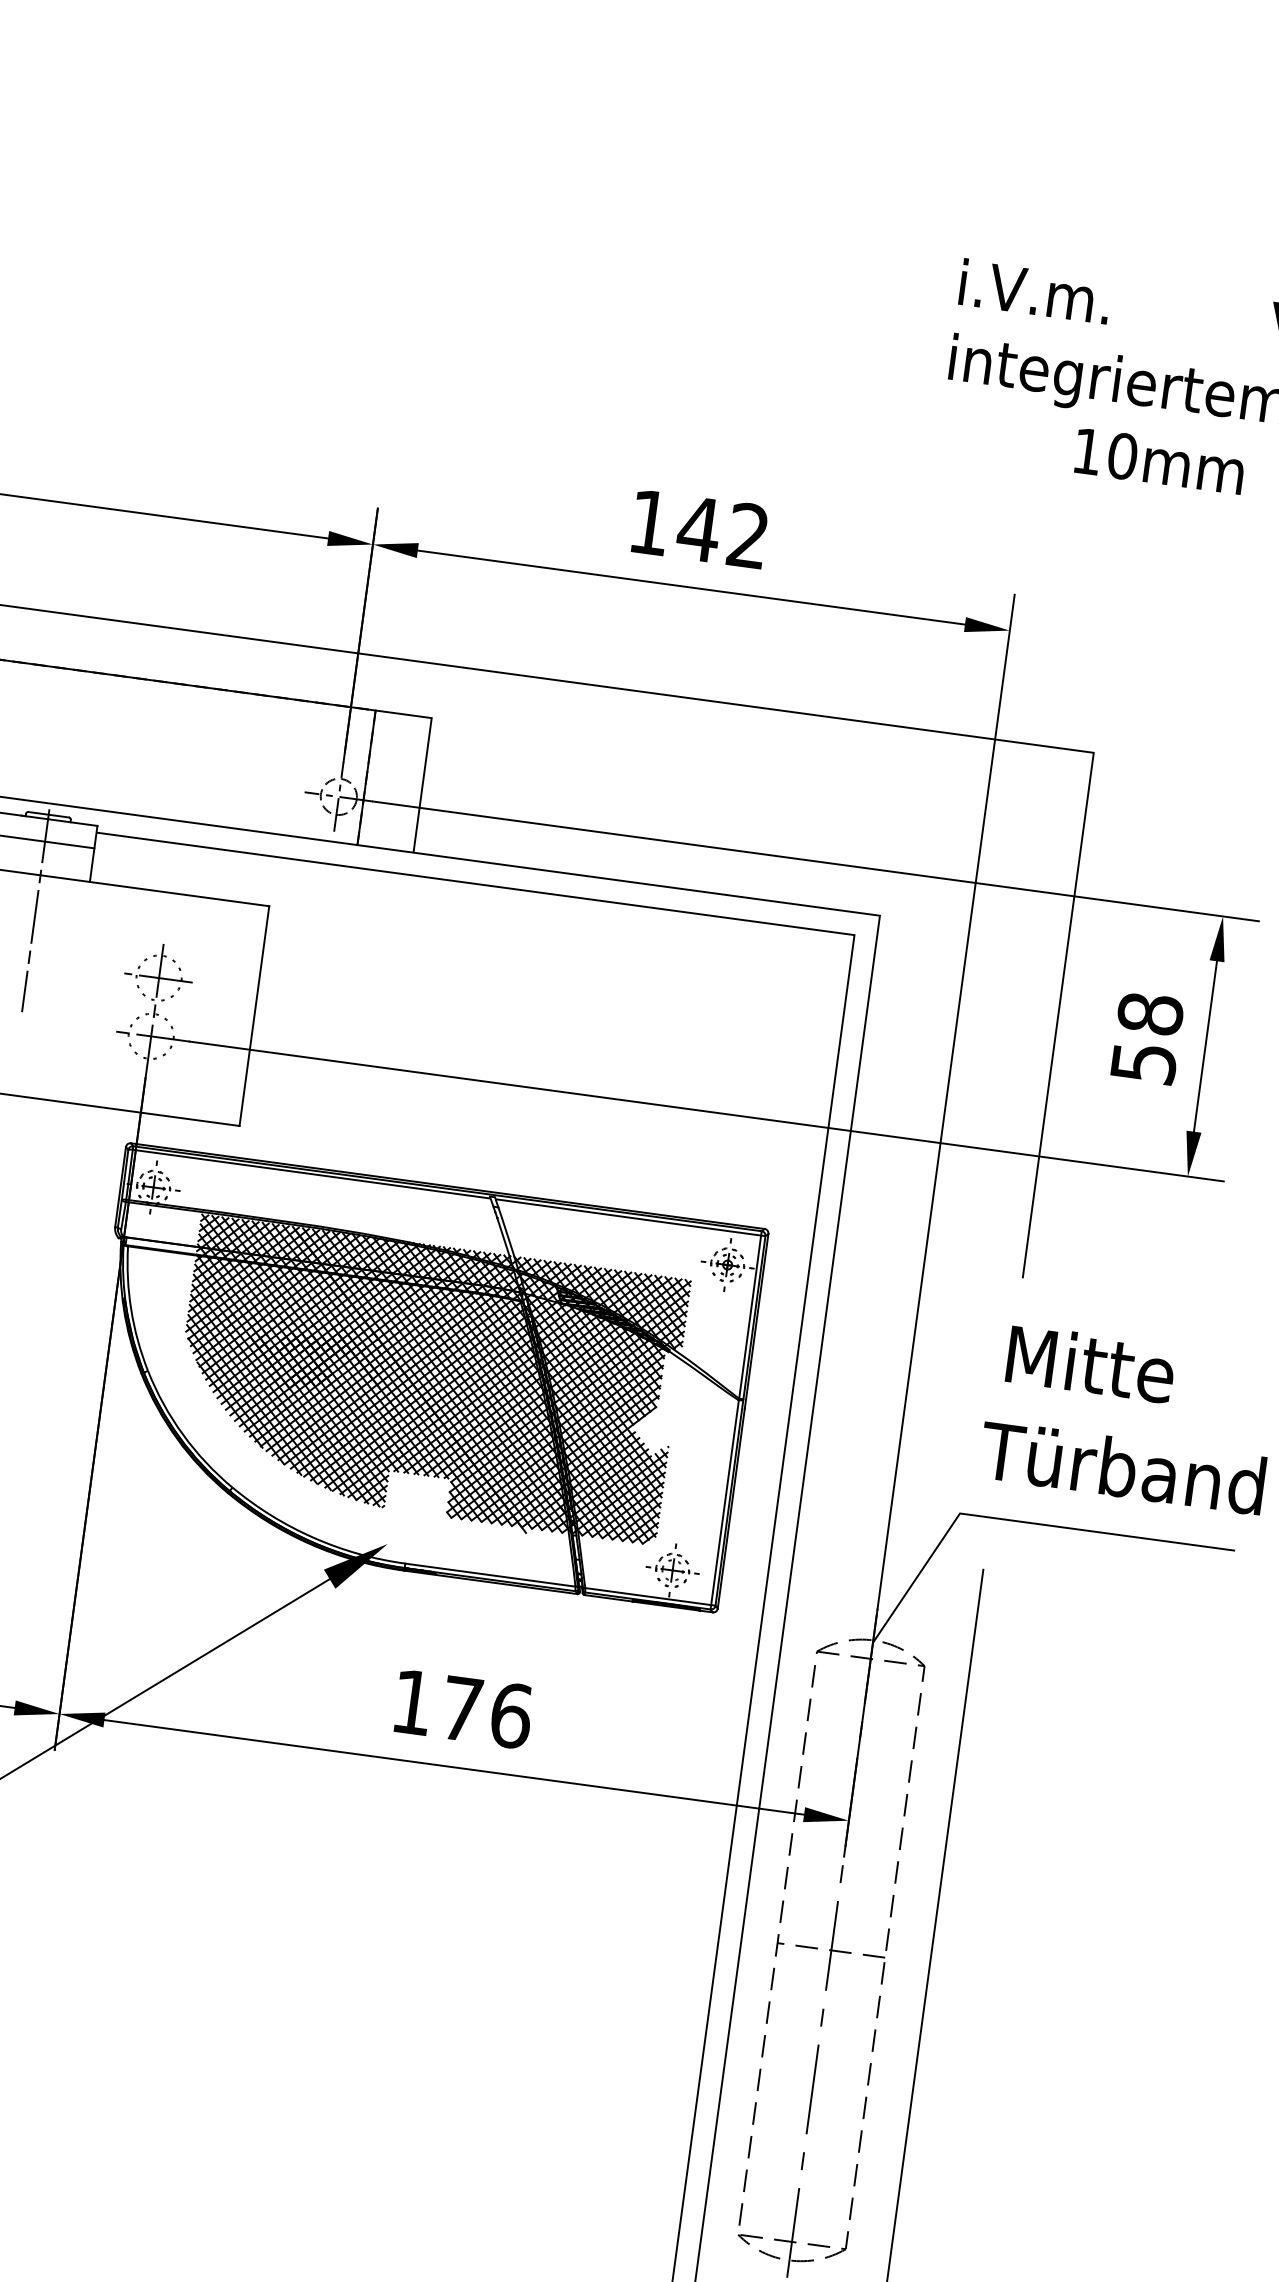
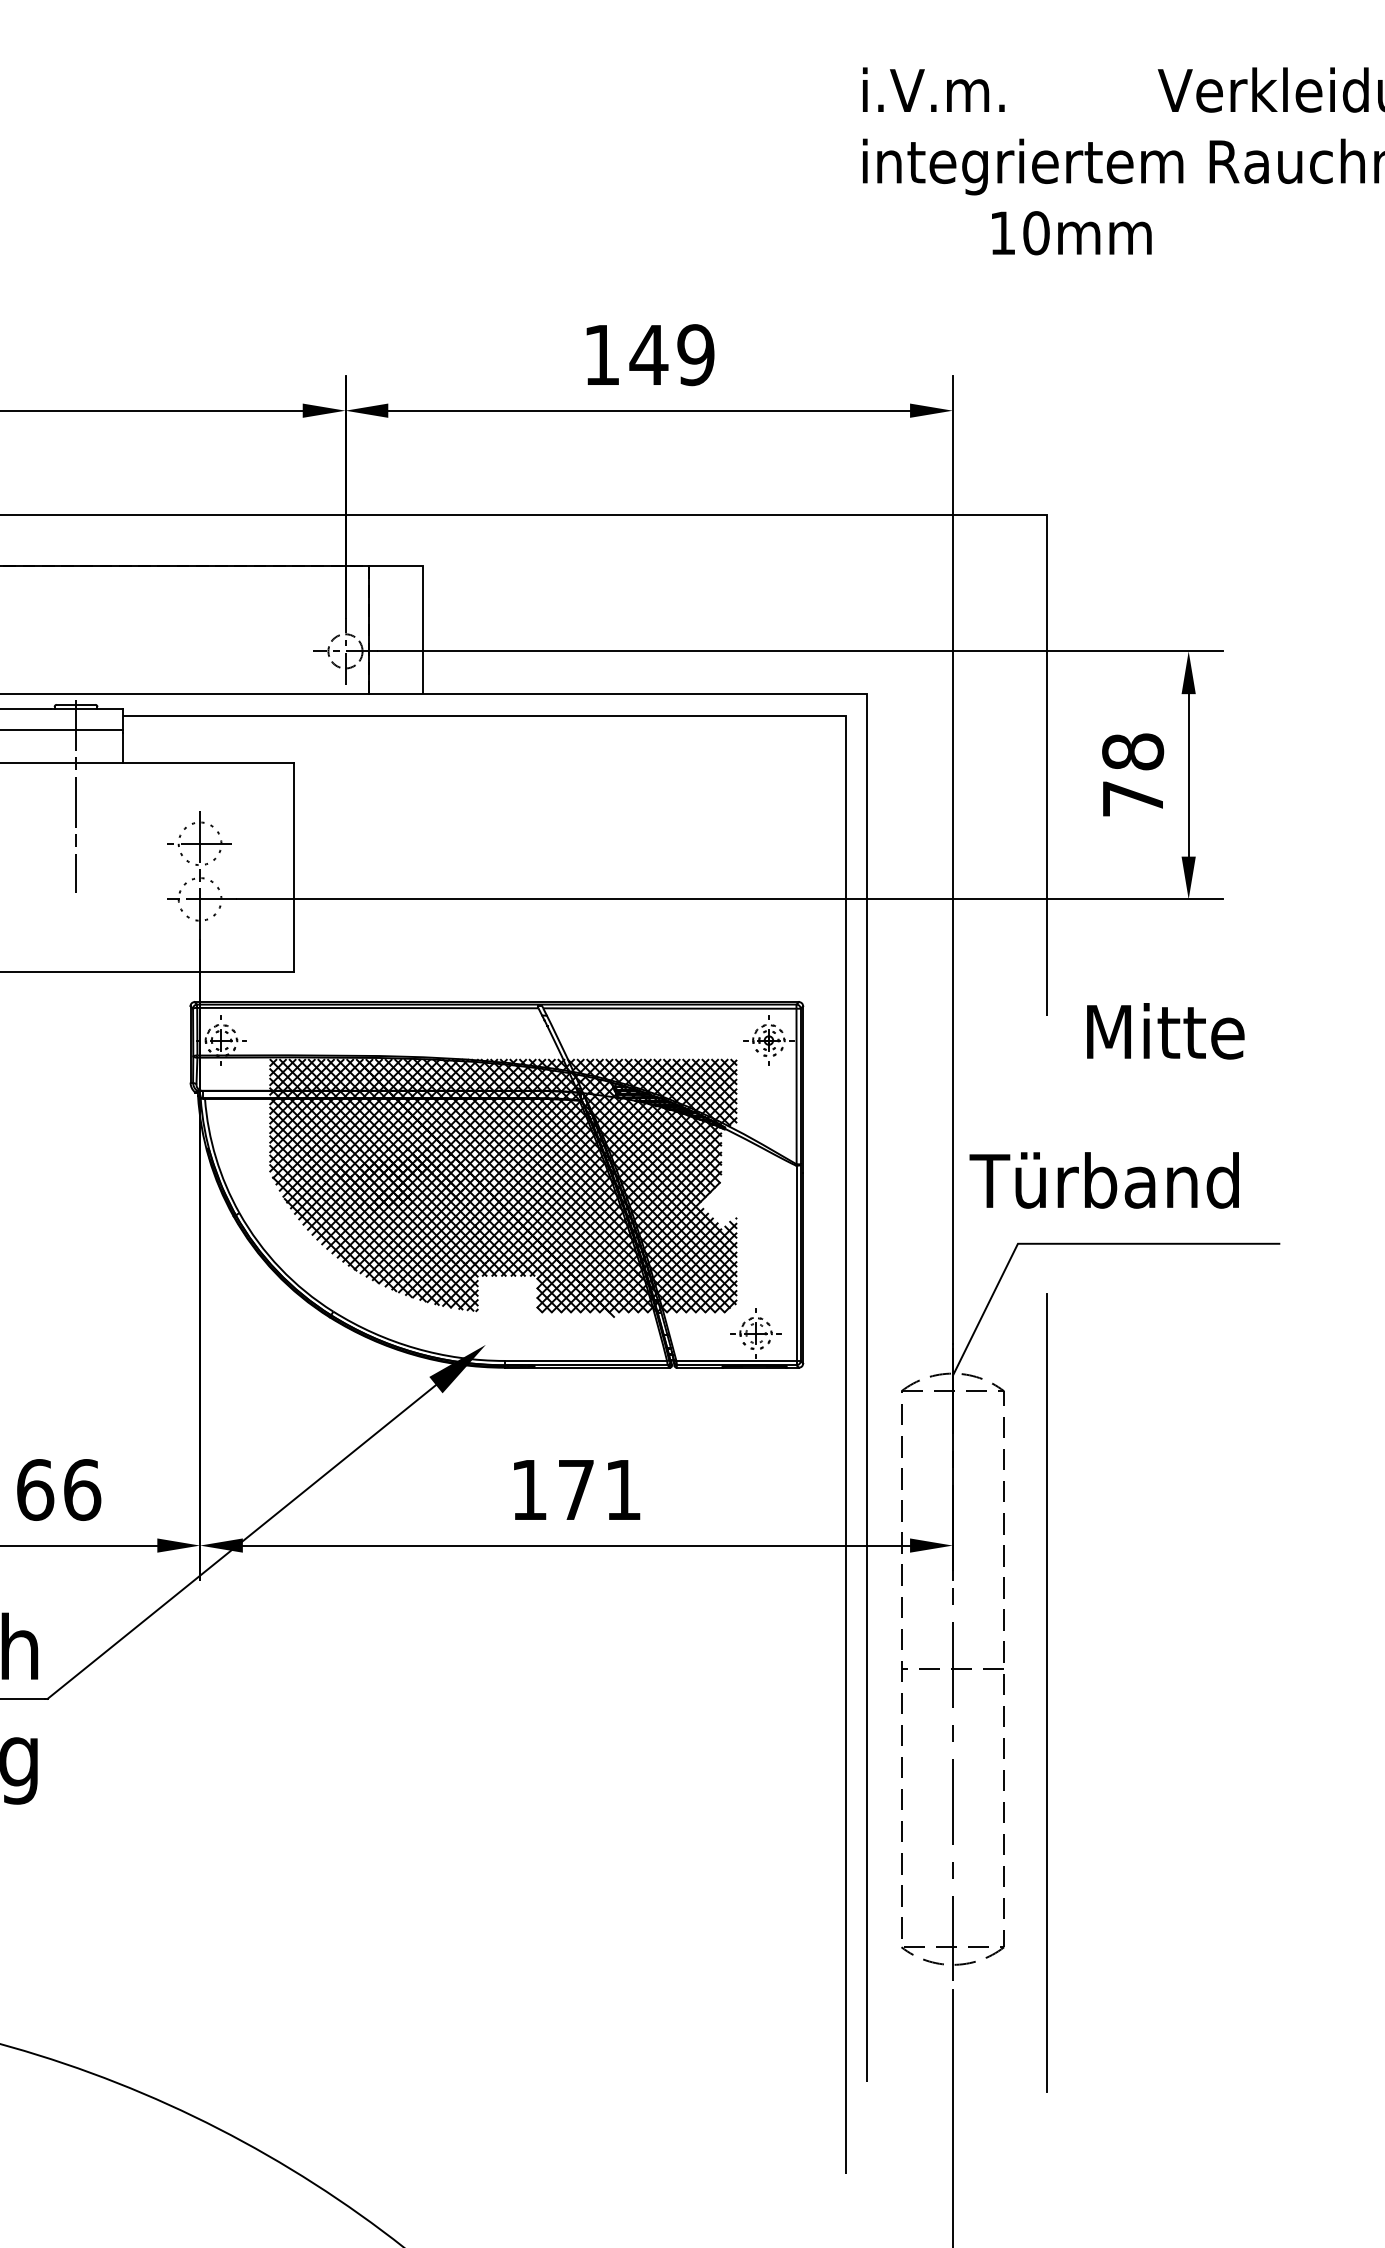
text: (747, 536) -> (695, 355), 142 -> 149
text: (1144, 1062) -> (1133, 798), 58 -> 78
text: (1090, 1364) -> (1165, 1031), moved
text: (1121, 1467) -> (1103, 1180), moved
text: (511, 1715) -> (623, 1489), 176 -> 171

